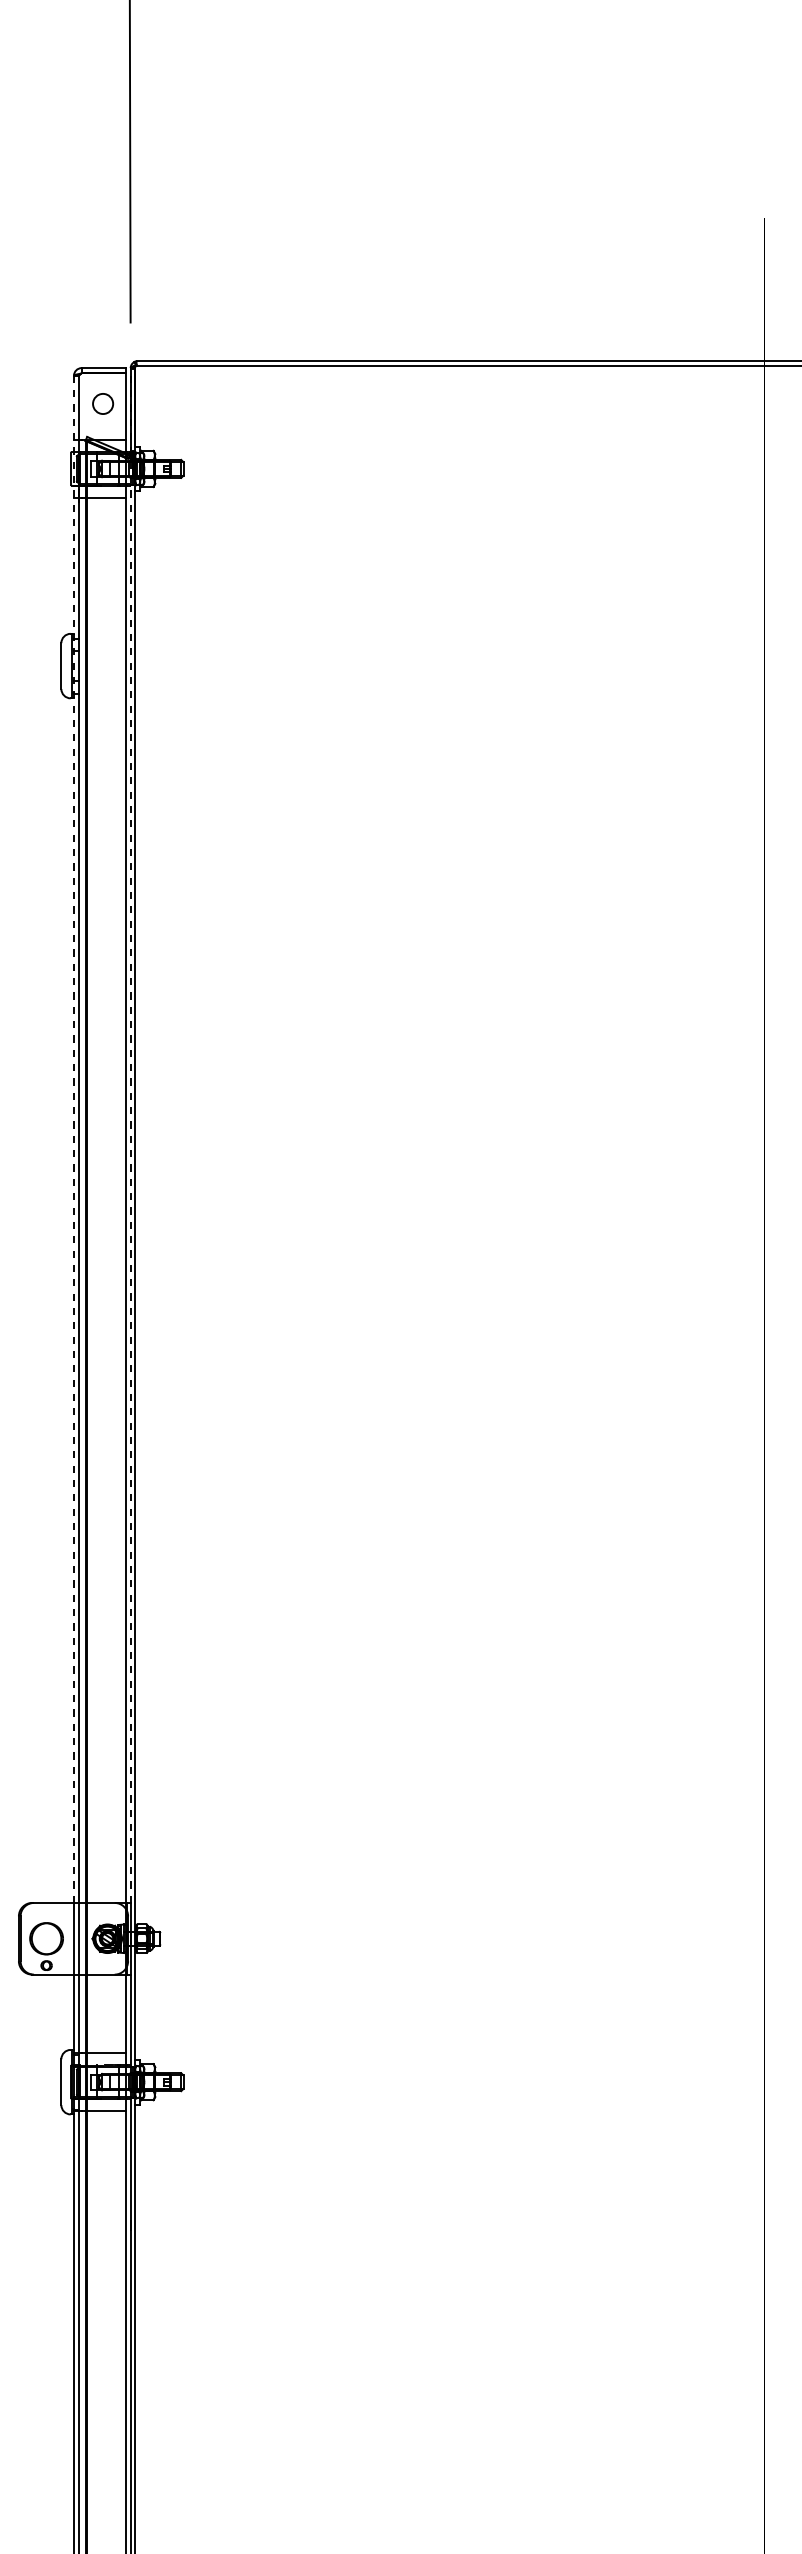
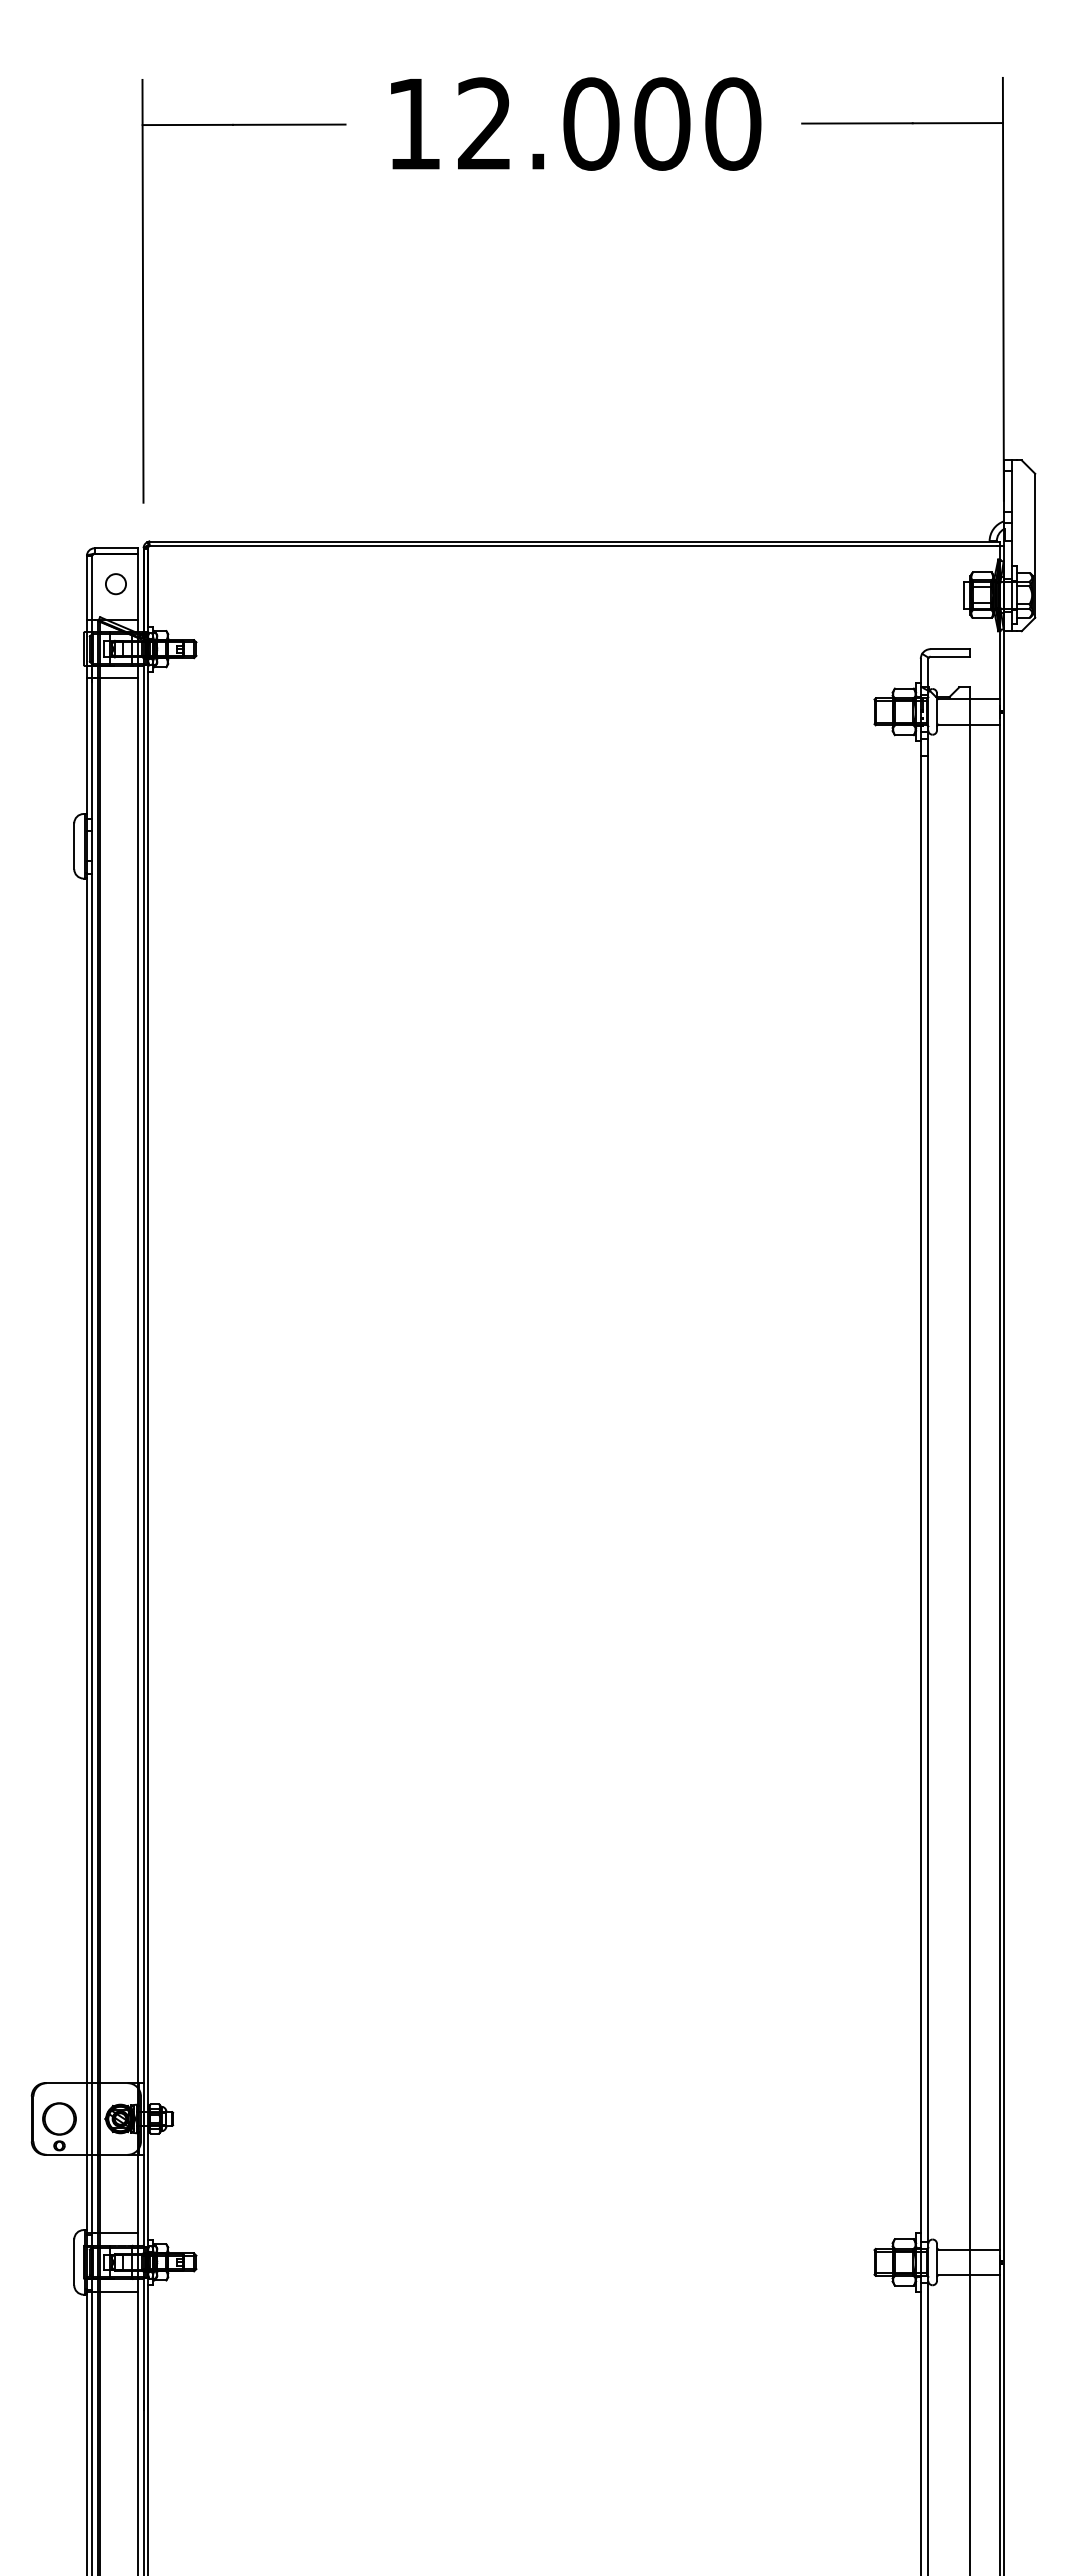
line: (130, 1135) -> (143, 1315), dashed -> solid
line: (73, 1139) -> (86, 1319), dashed -> solid

